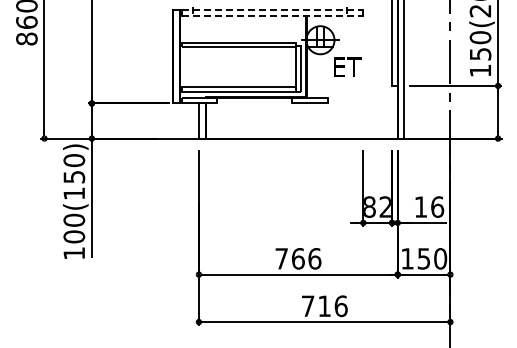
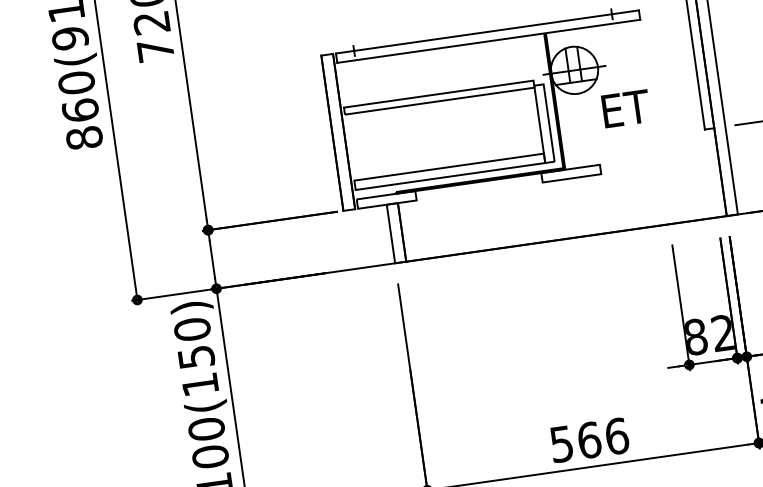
line: (272, 10) -> (487, 32), dashed -> solid
line: (272, 16) -> (488, 42), dashed -> solid
text: (281, 258) -> (561, 443), 766 -> 566

